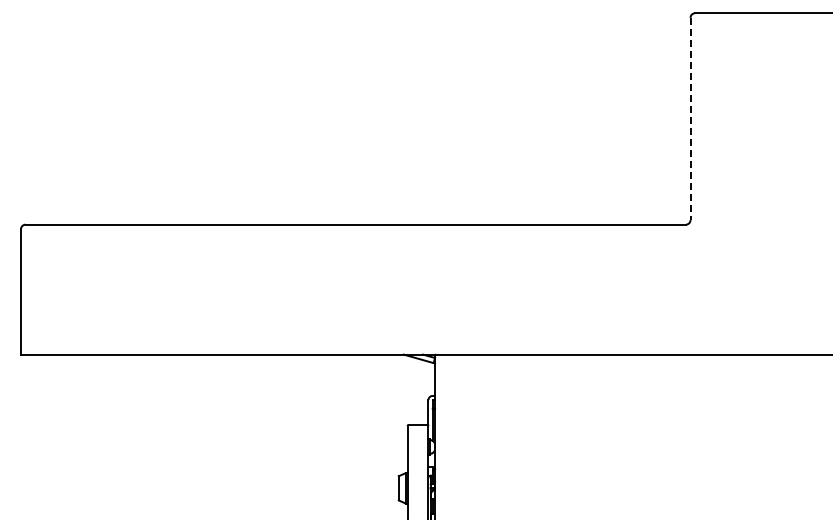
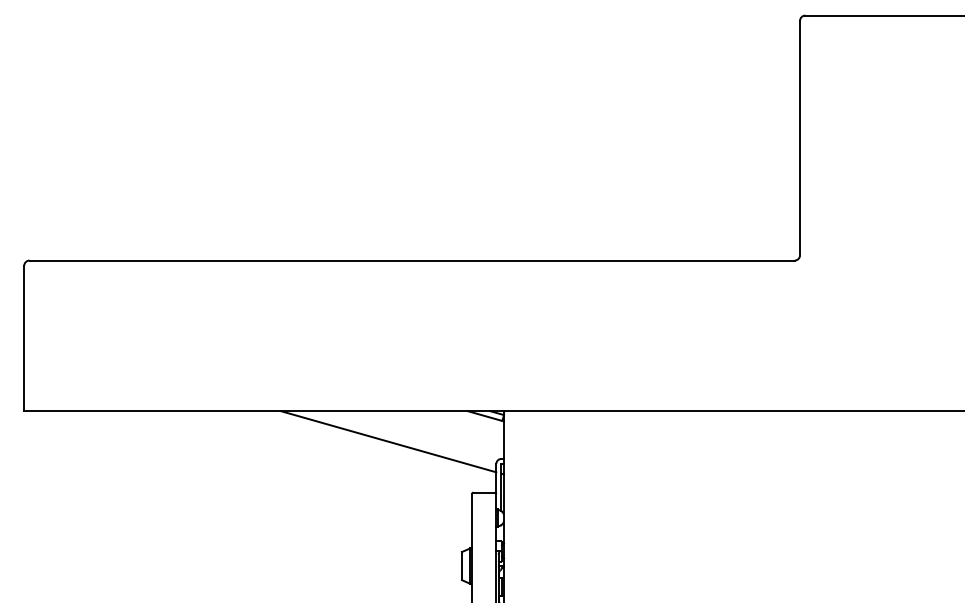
line: (690, 119) -> (800, 138), dashed -> solid
line: (335, 380) -> (388, 441), added

